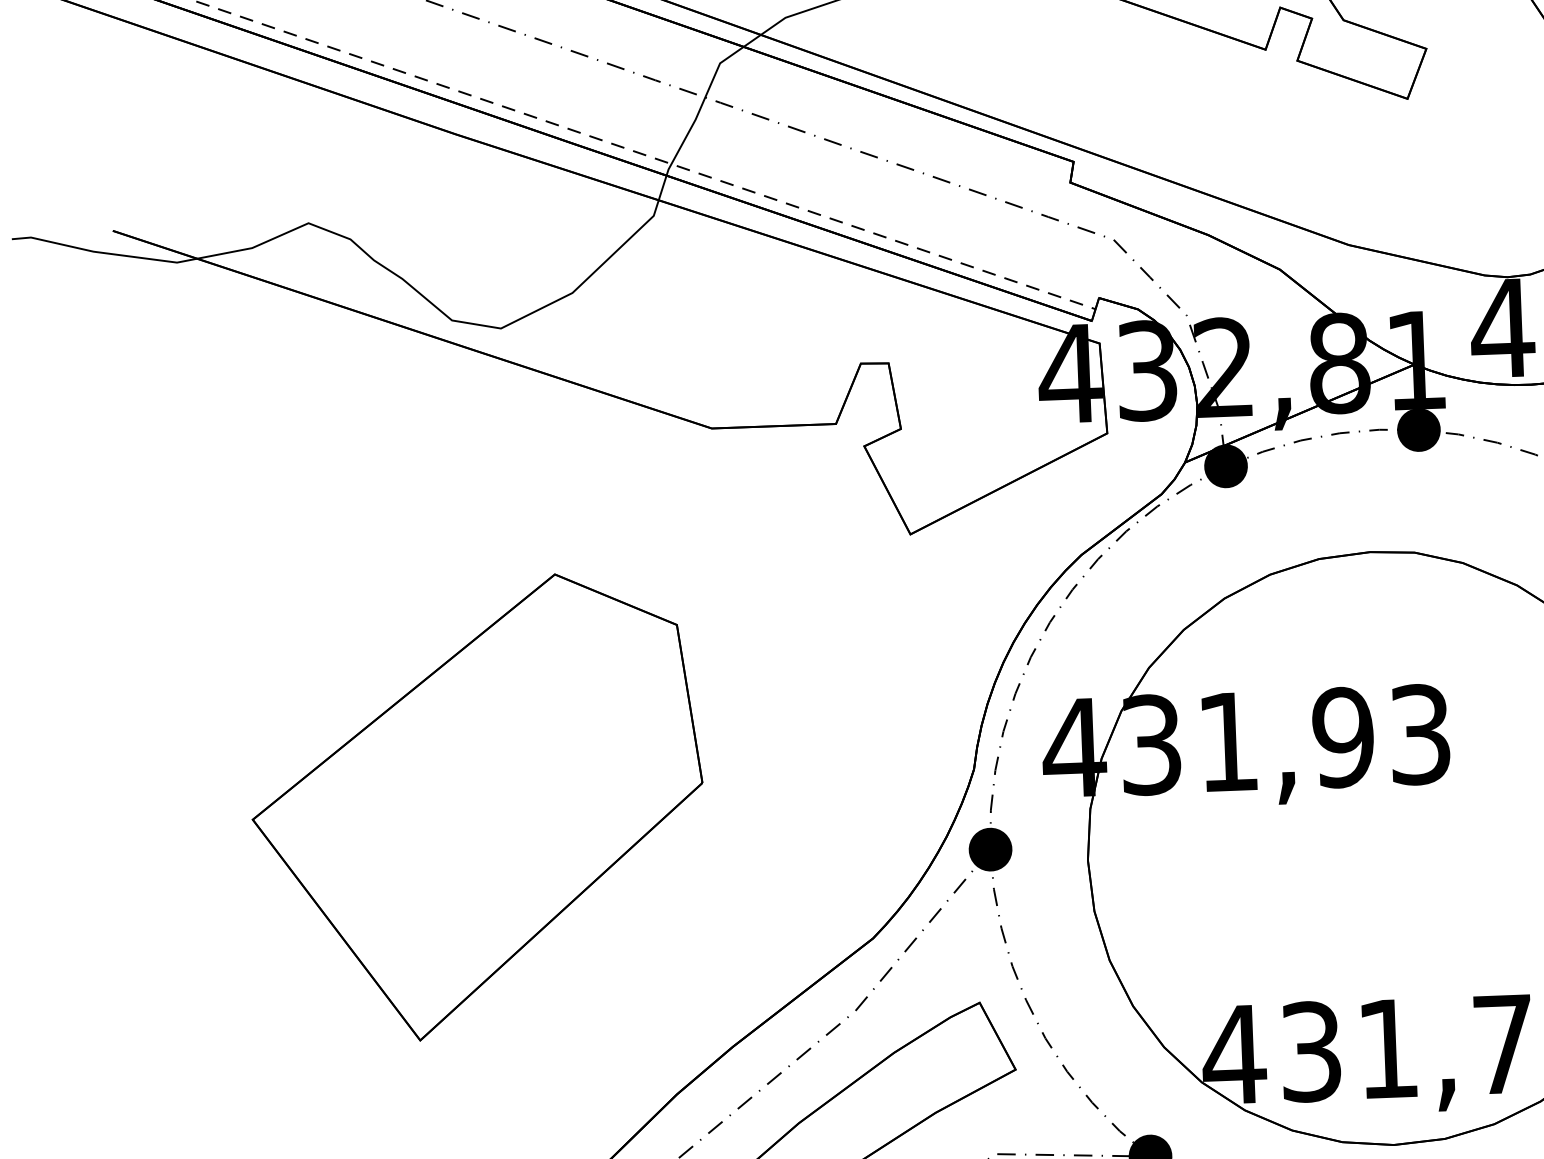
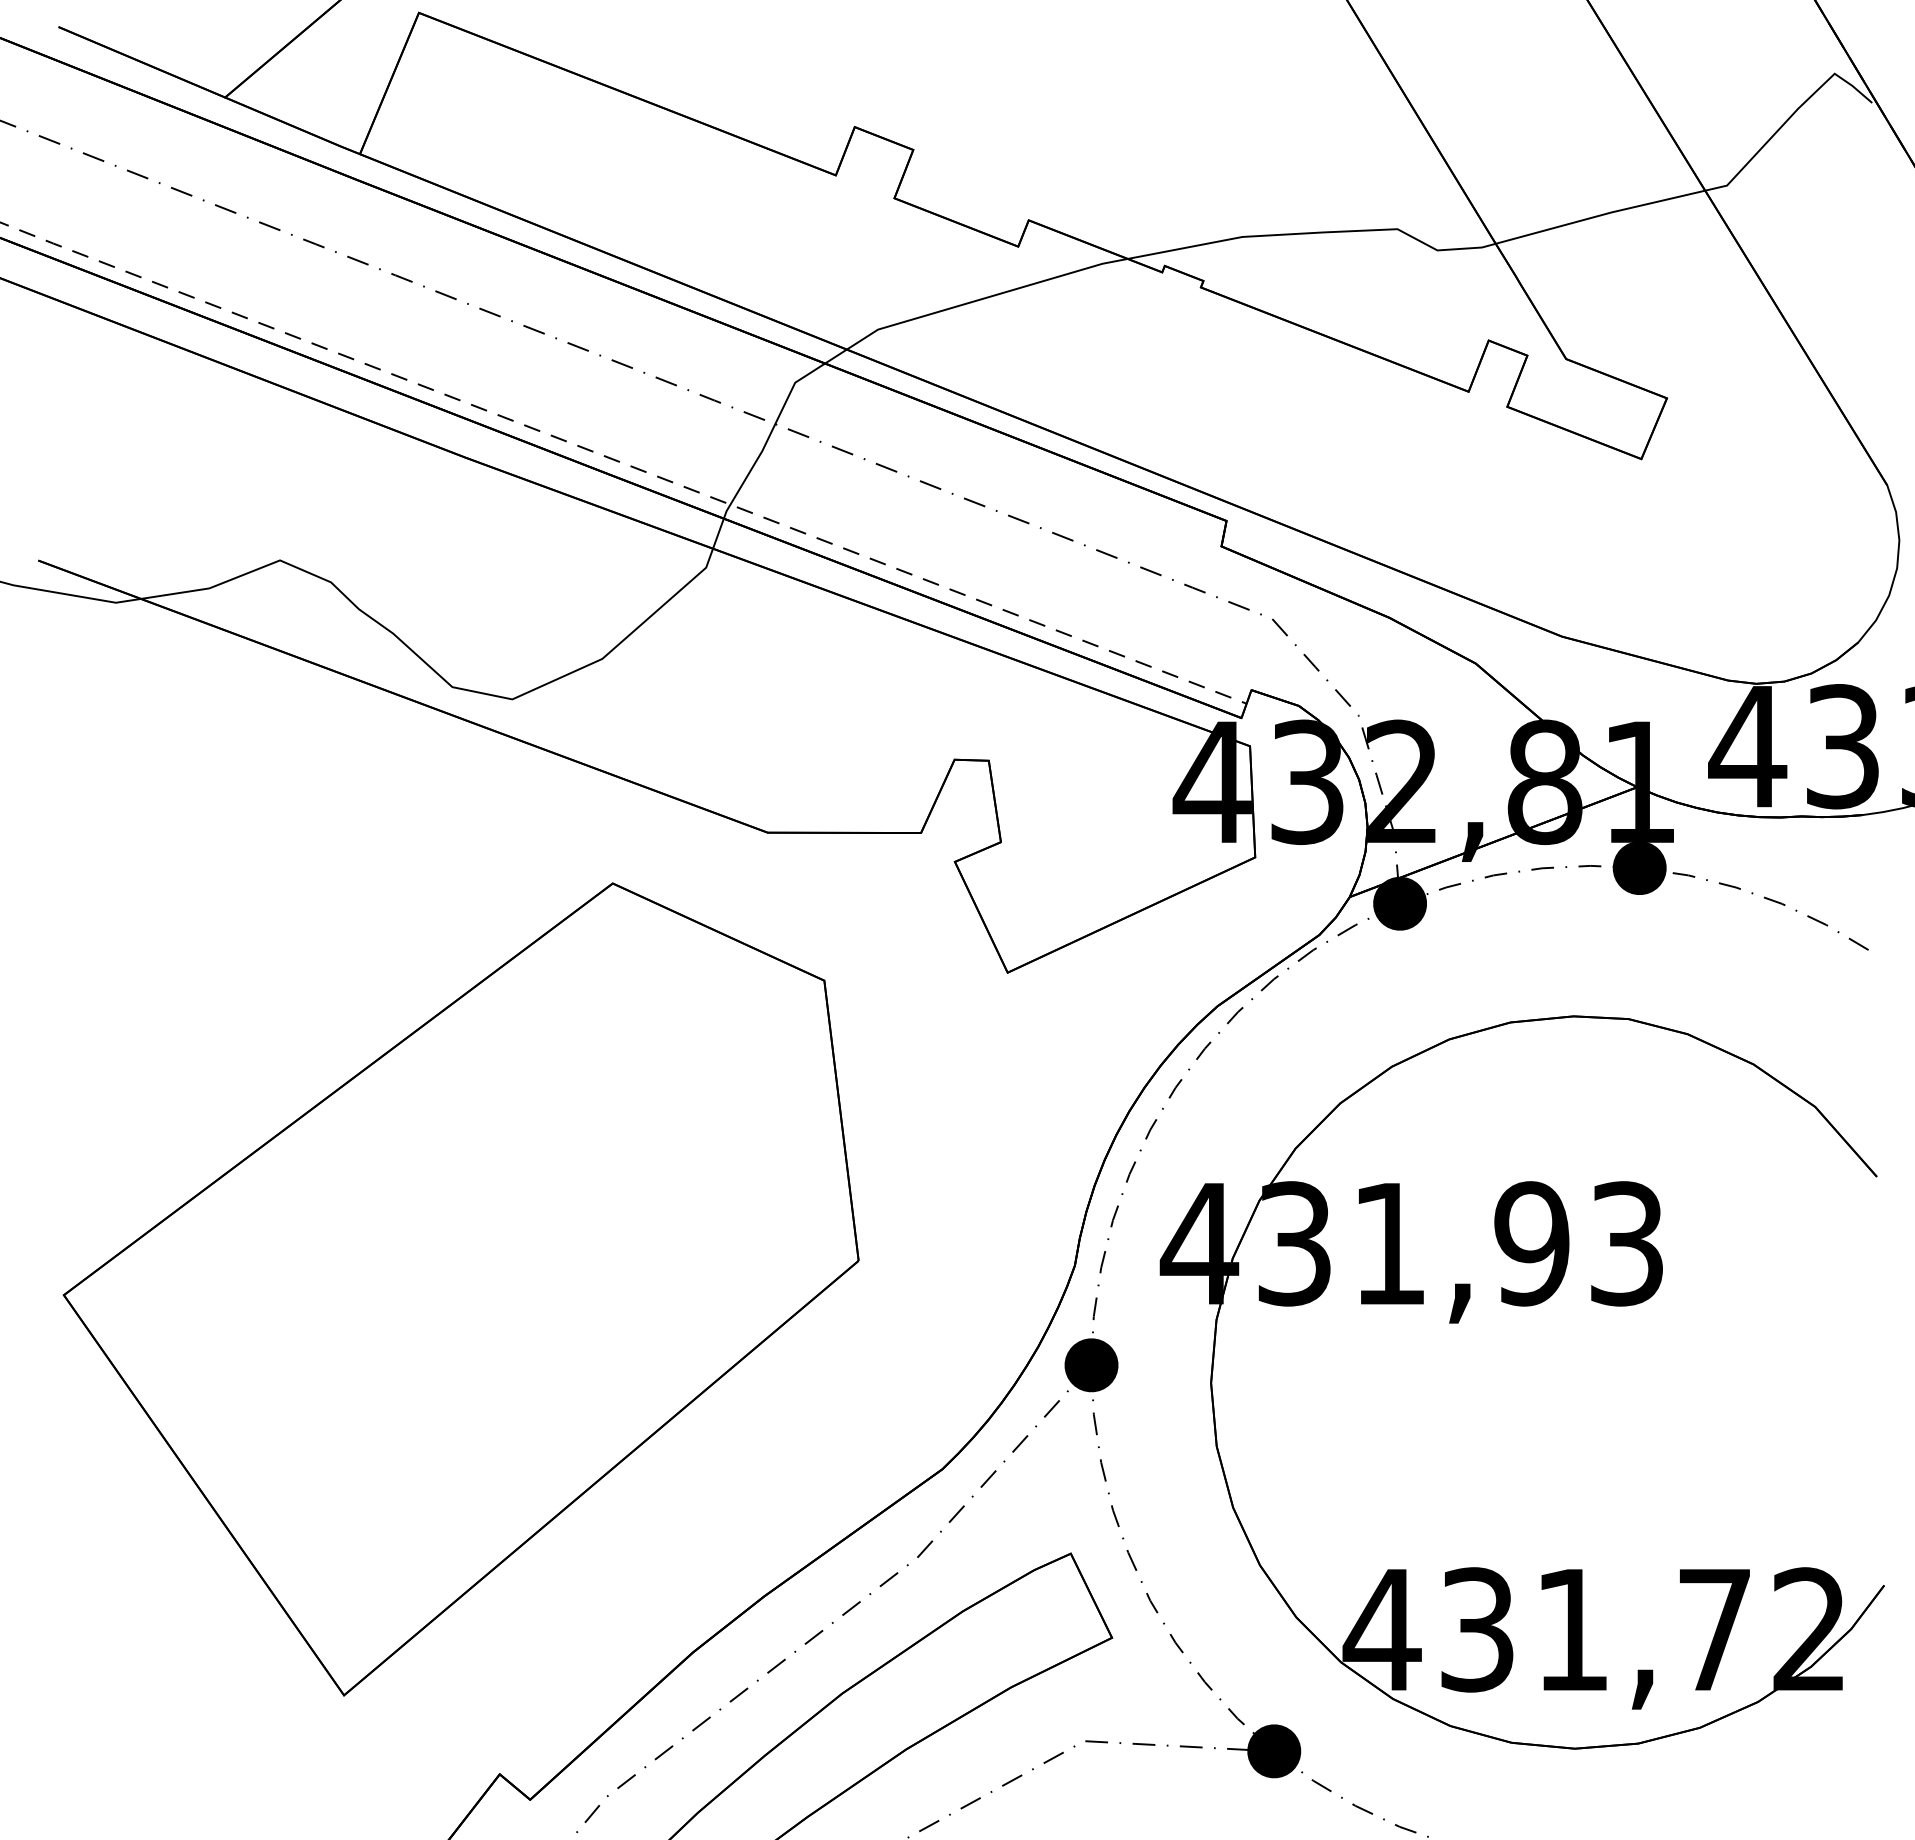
part: (477, 807) -> (460, 1289), size x1.43

